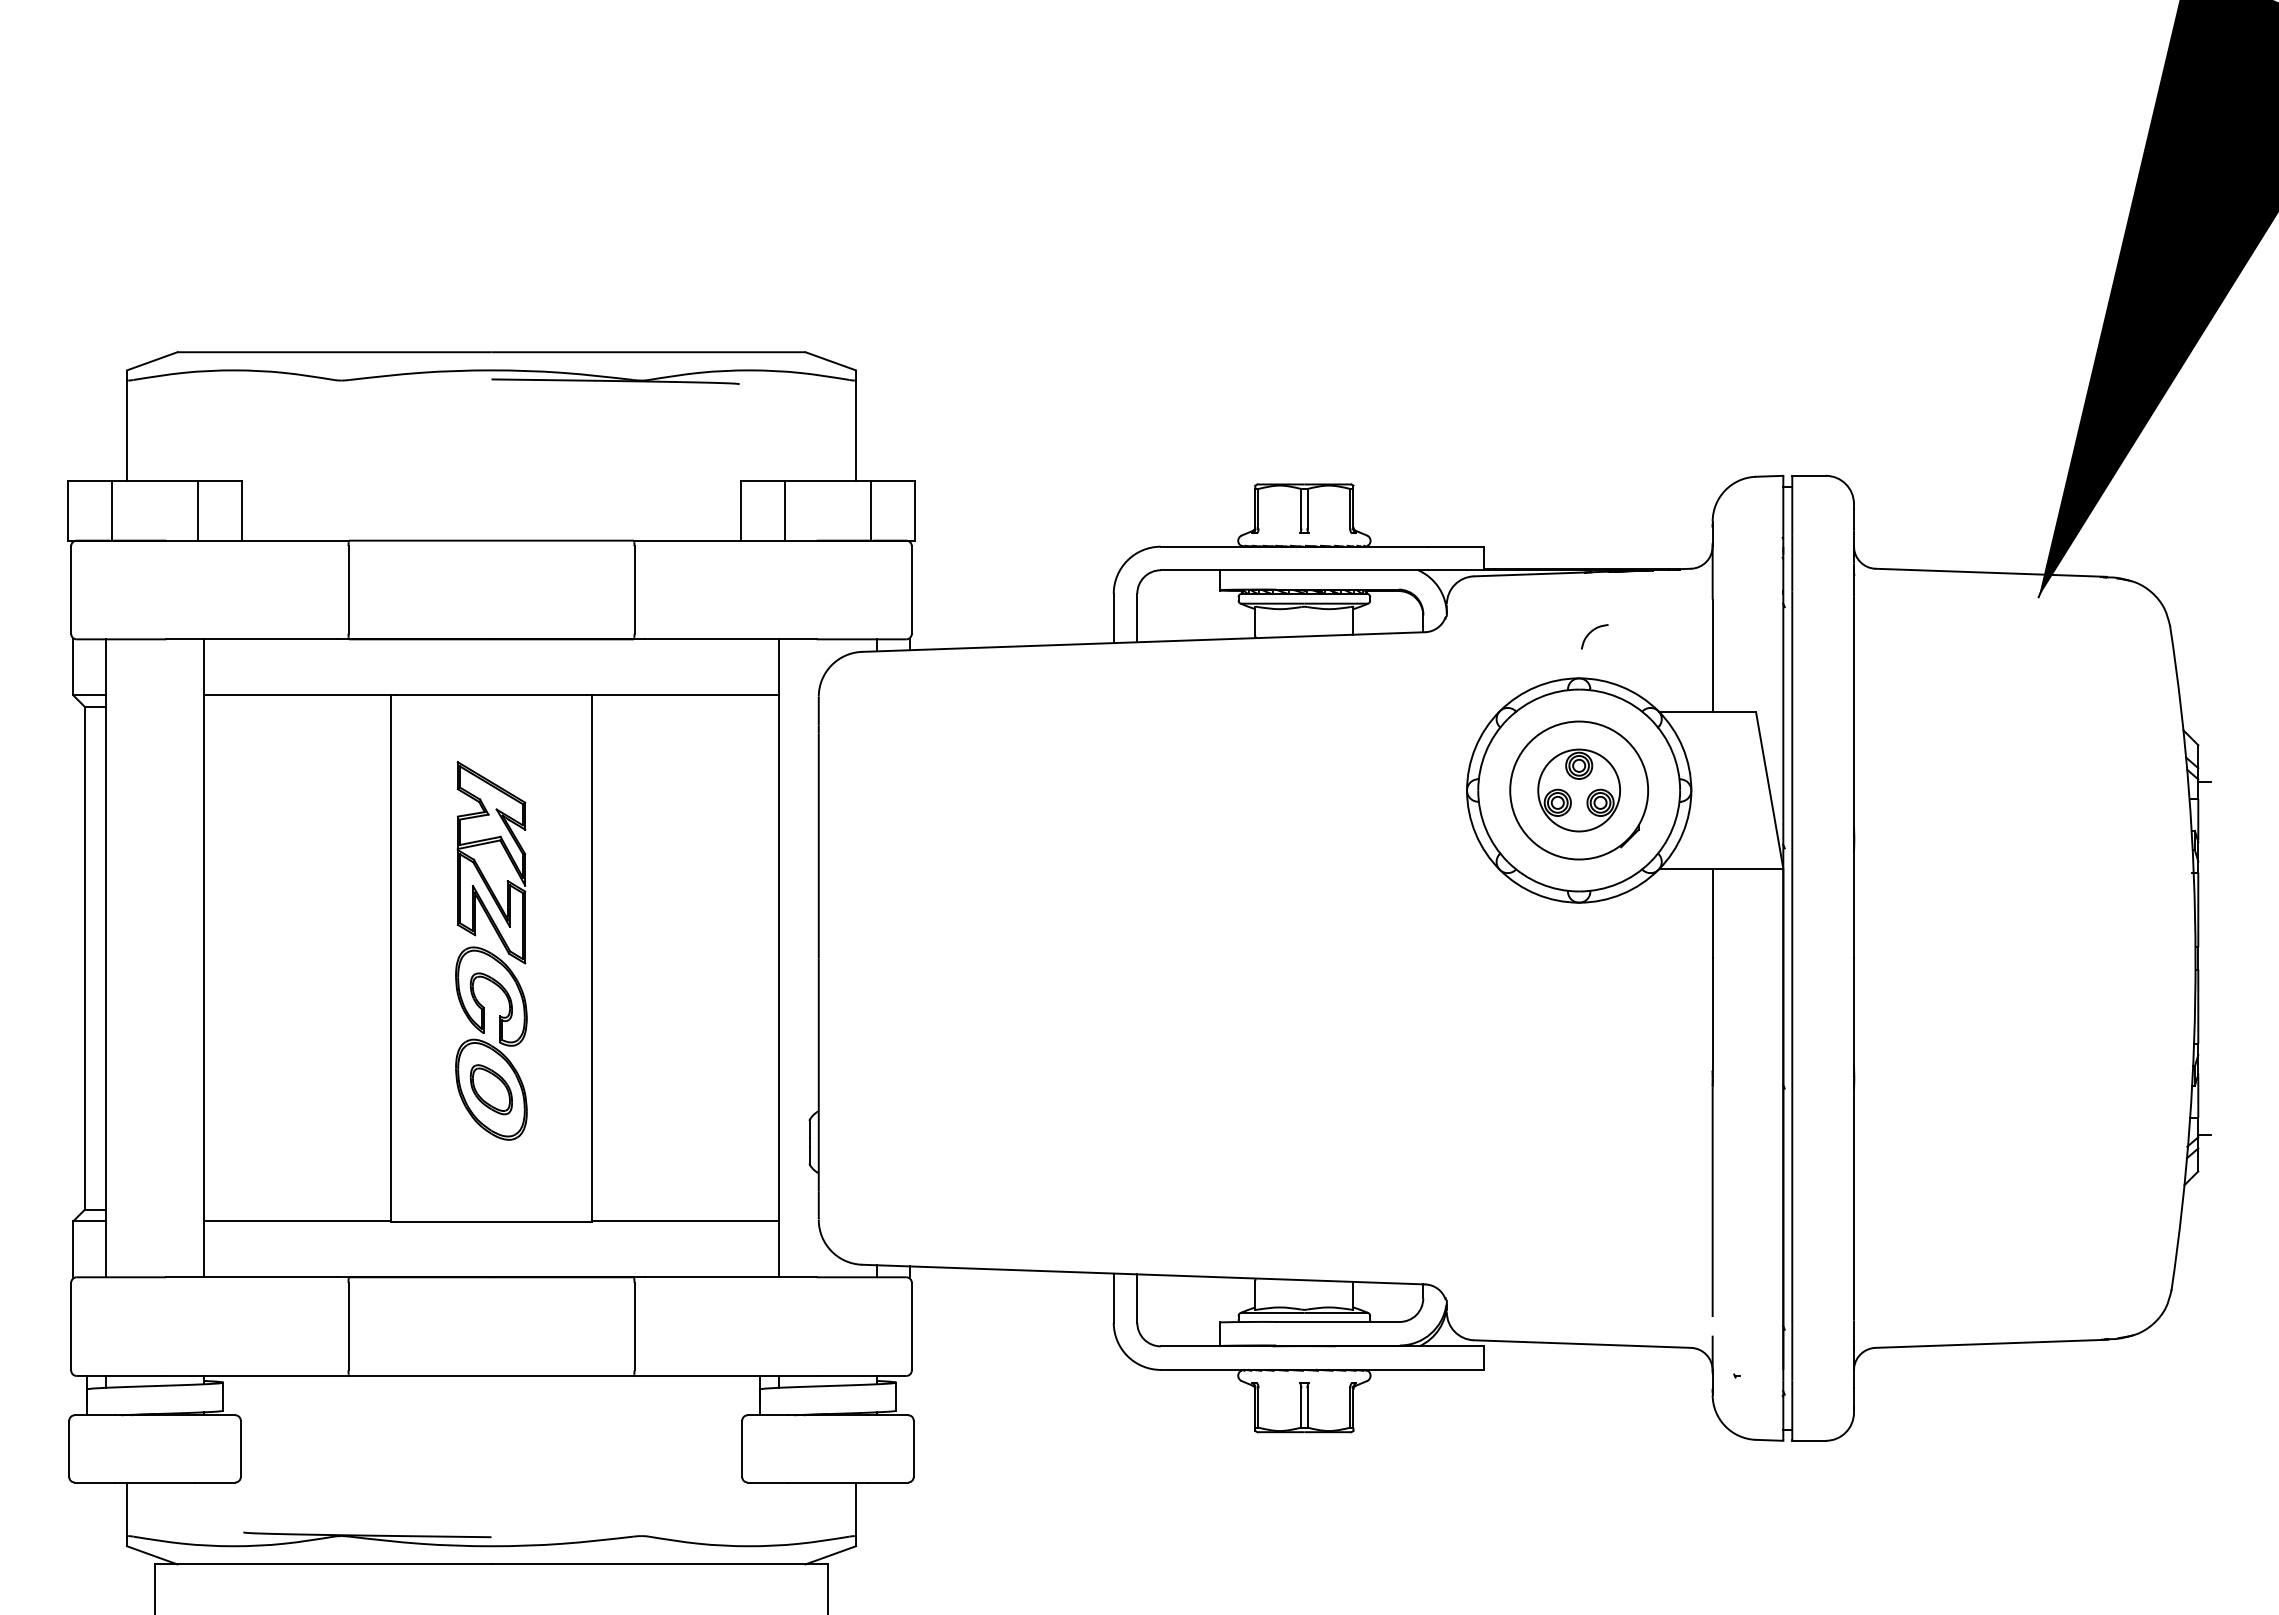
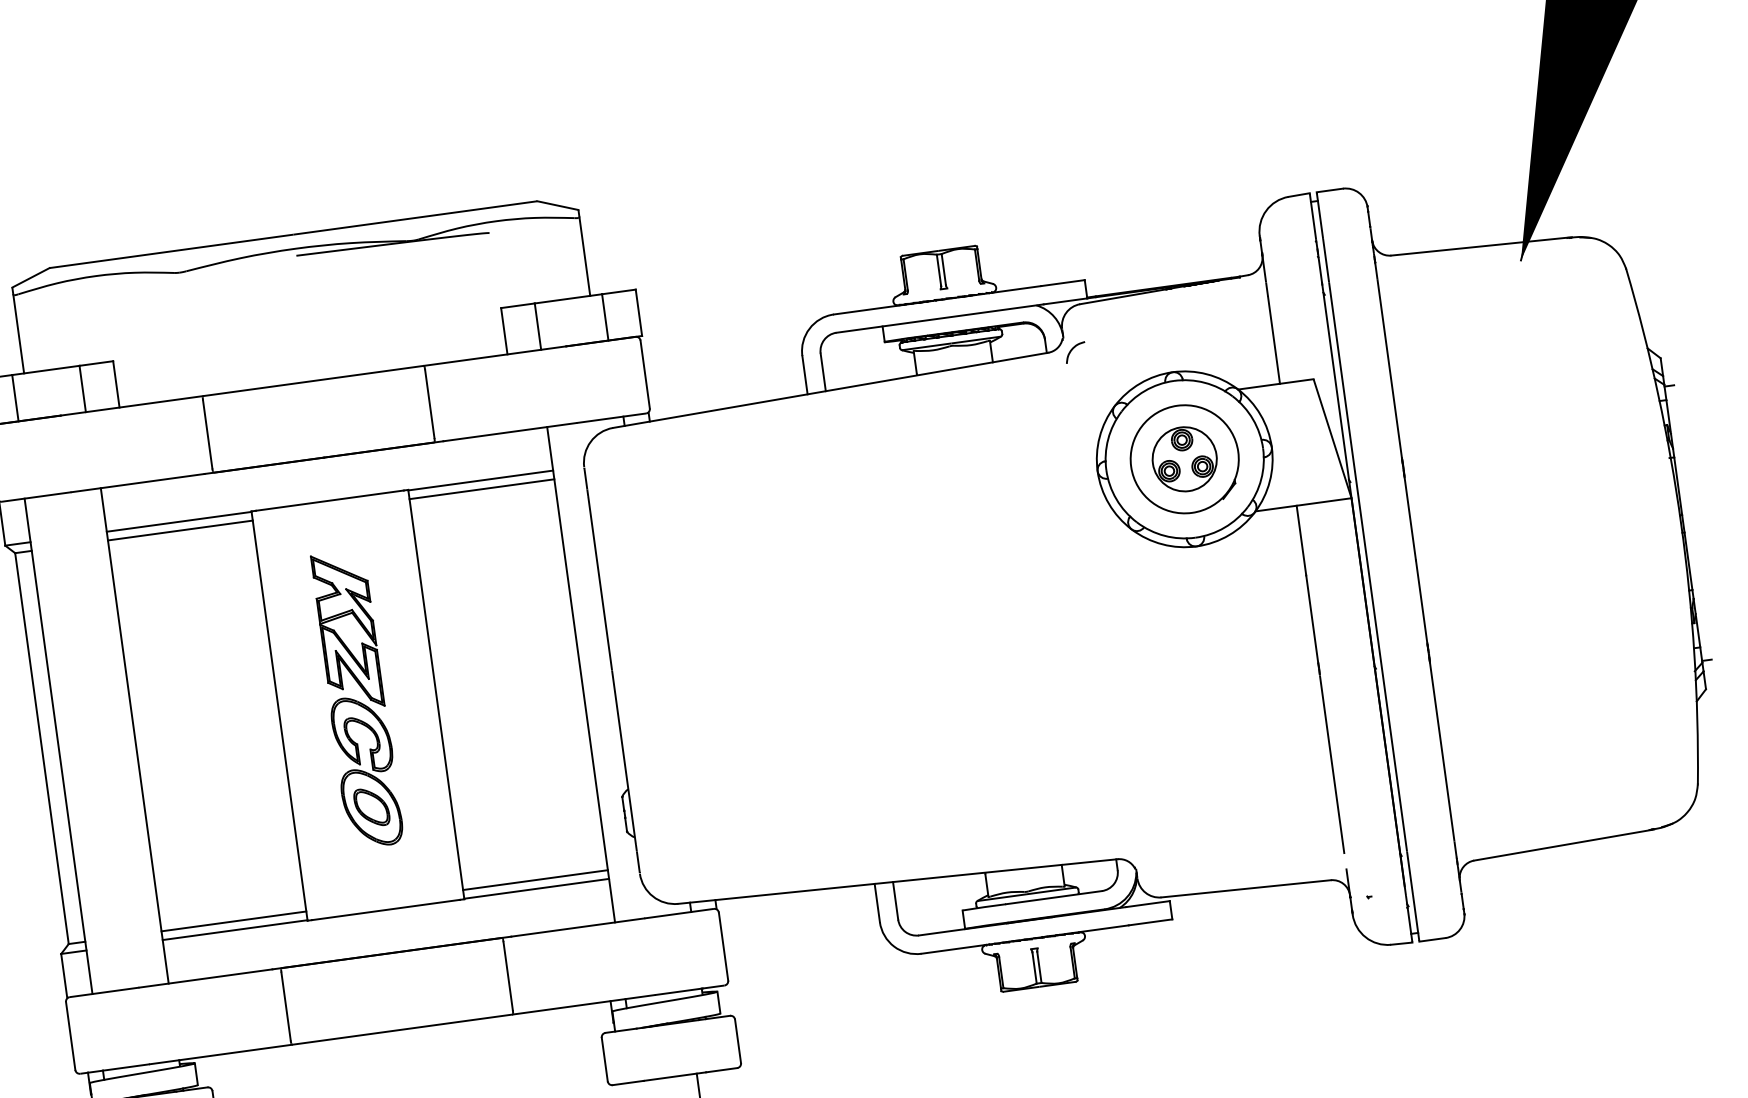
curve: (1591, 632) -> (1072, 349), moved
line: (297, 706) -> (180, 530), added
line: (685, 706) -> (481, 489), added
line: (297, 1210) -> (234, 921), added
line: (685, 1210) -> (535, 880), added

